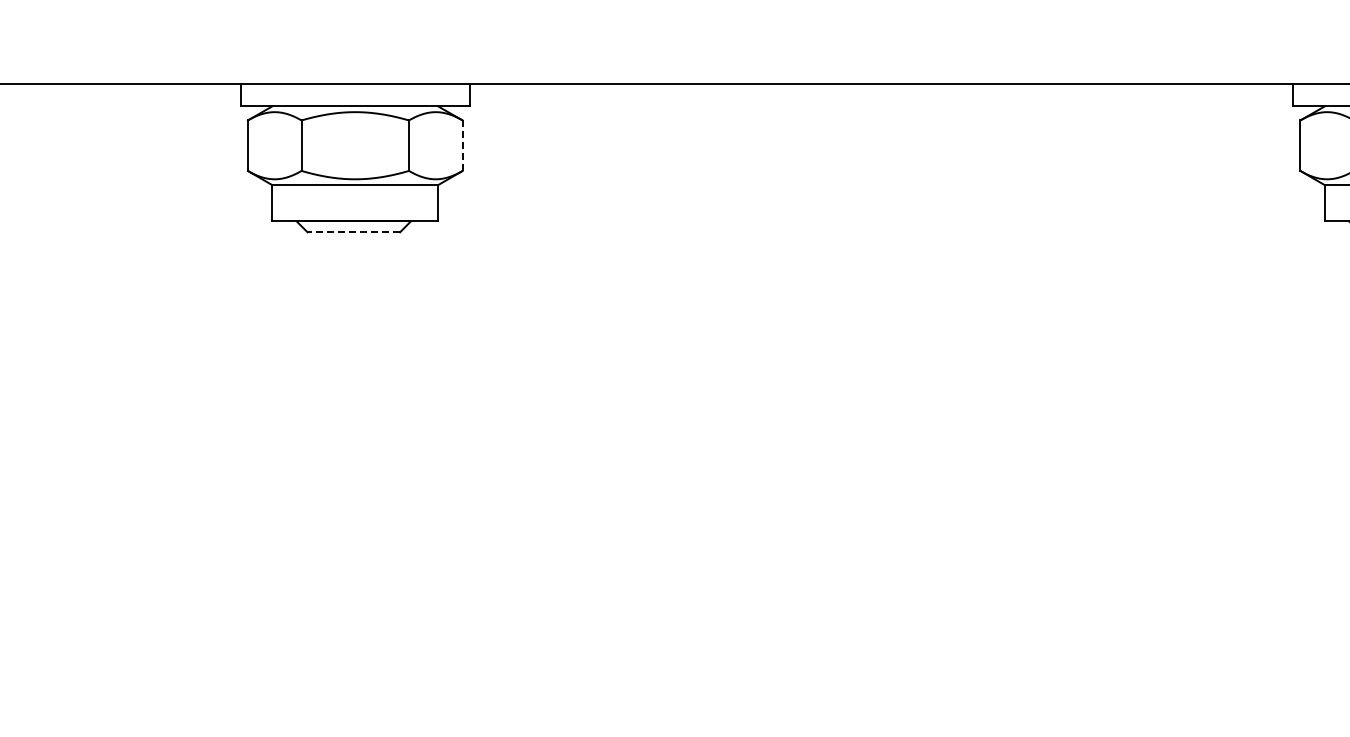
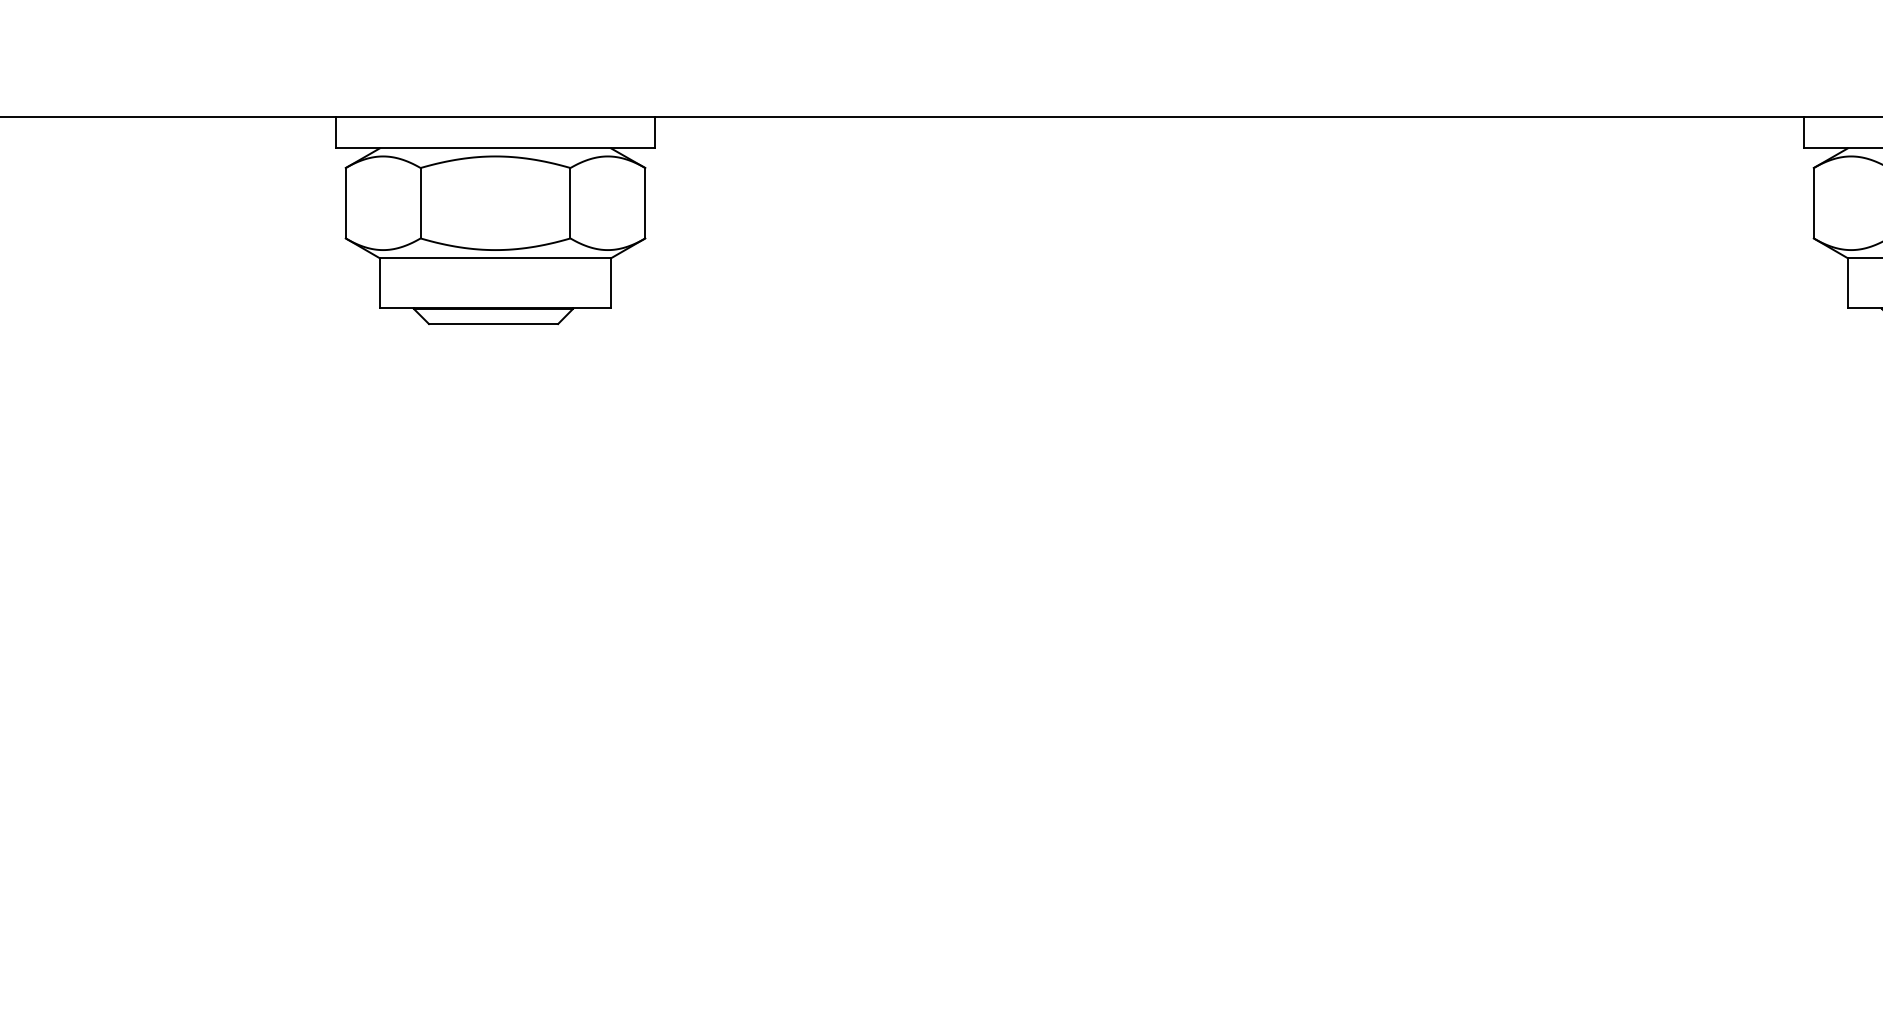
line: (462, 146) -> (645, 204), dashed -> solid
line: (353, 232) -> (493, 324), dashed -> solid

